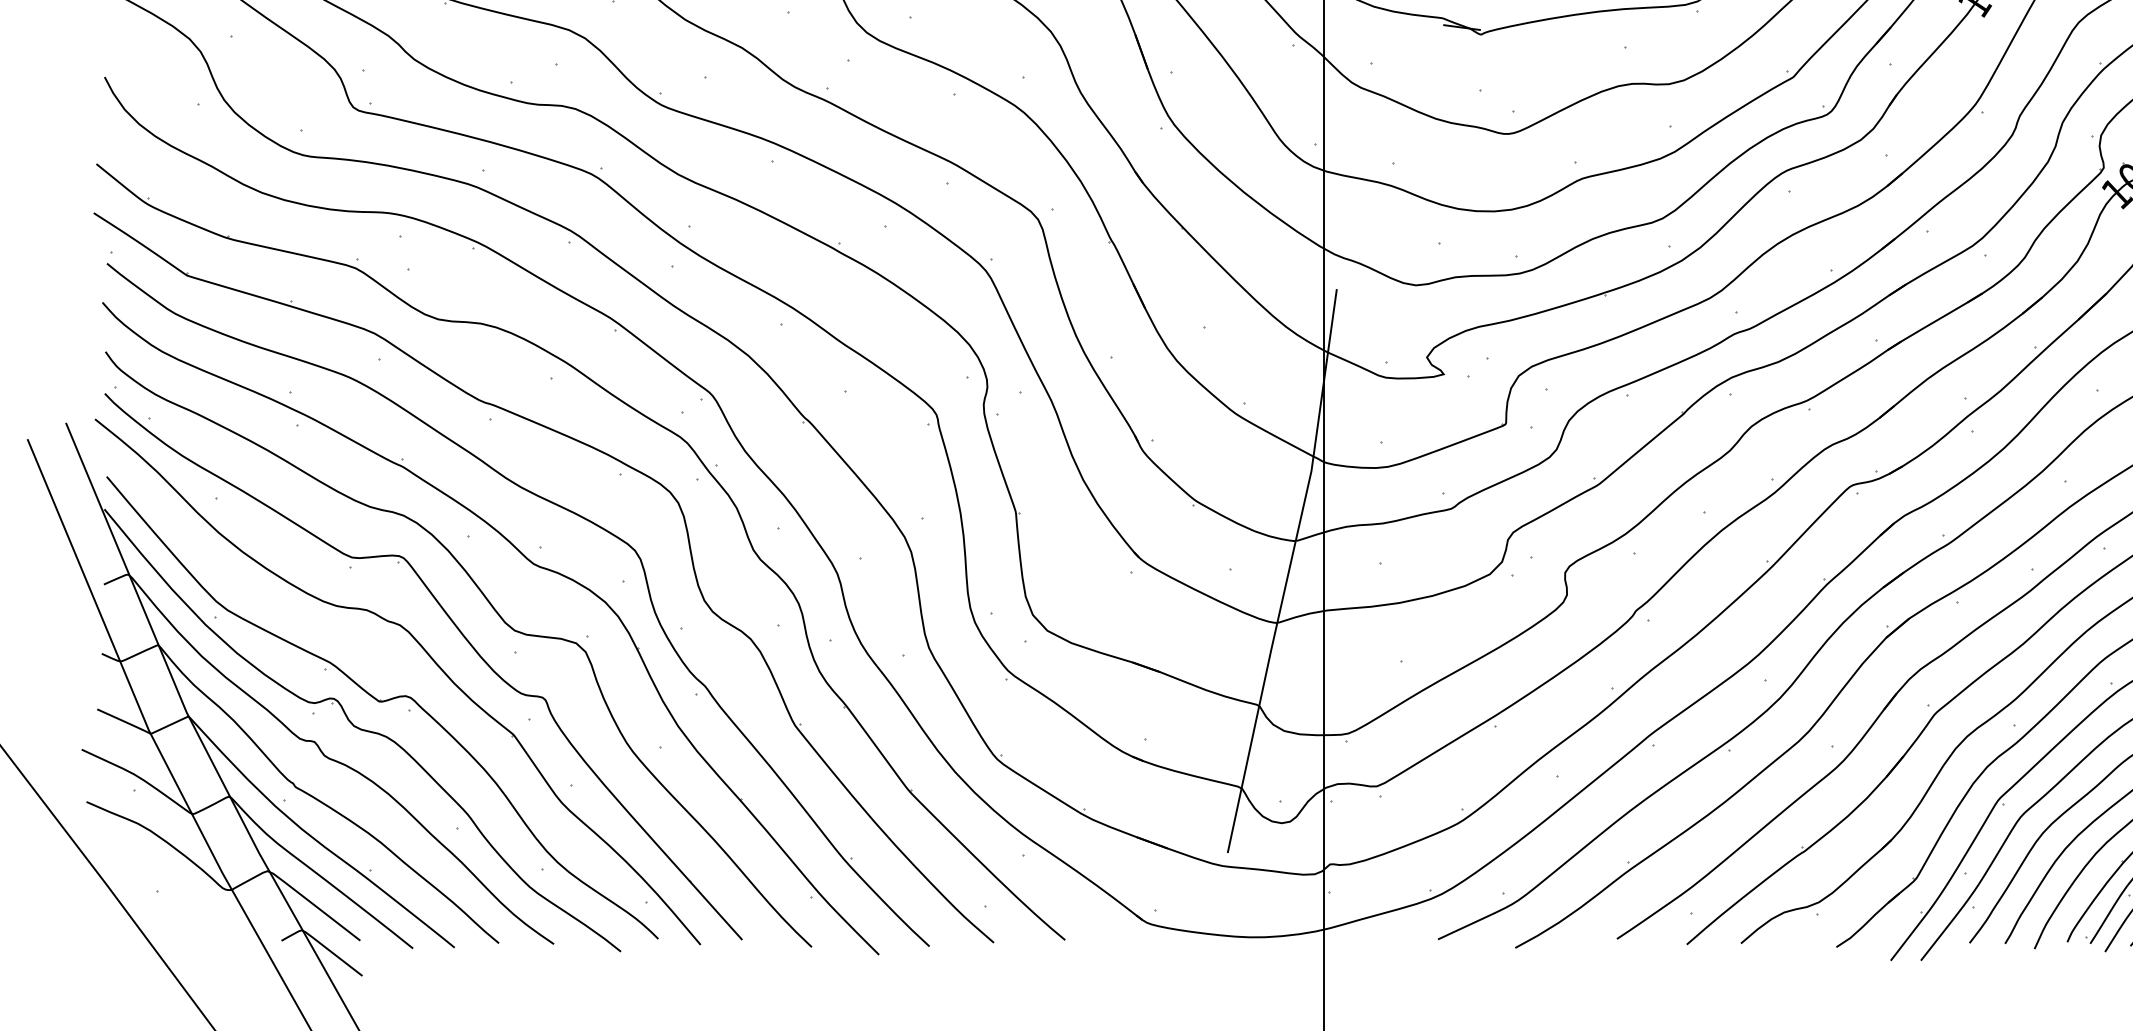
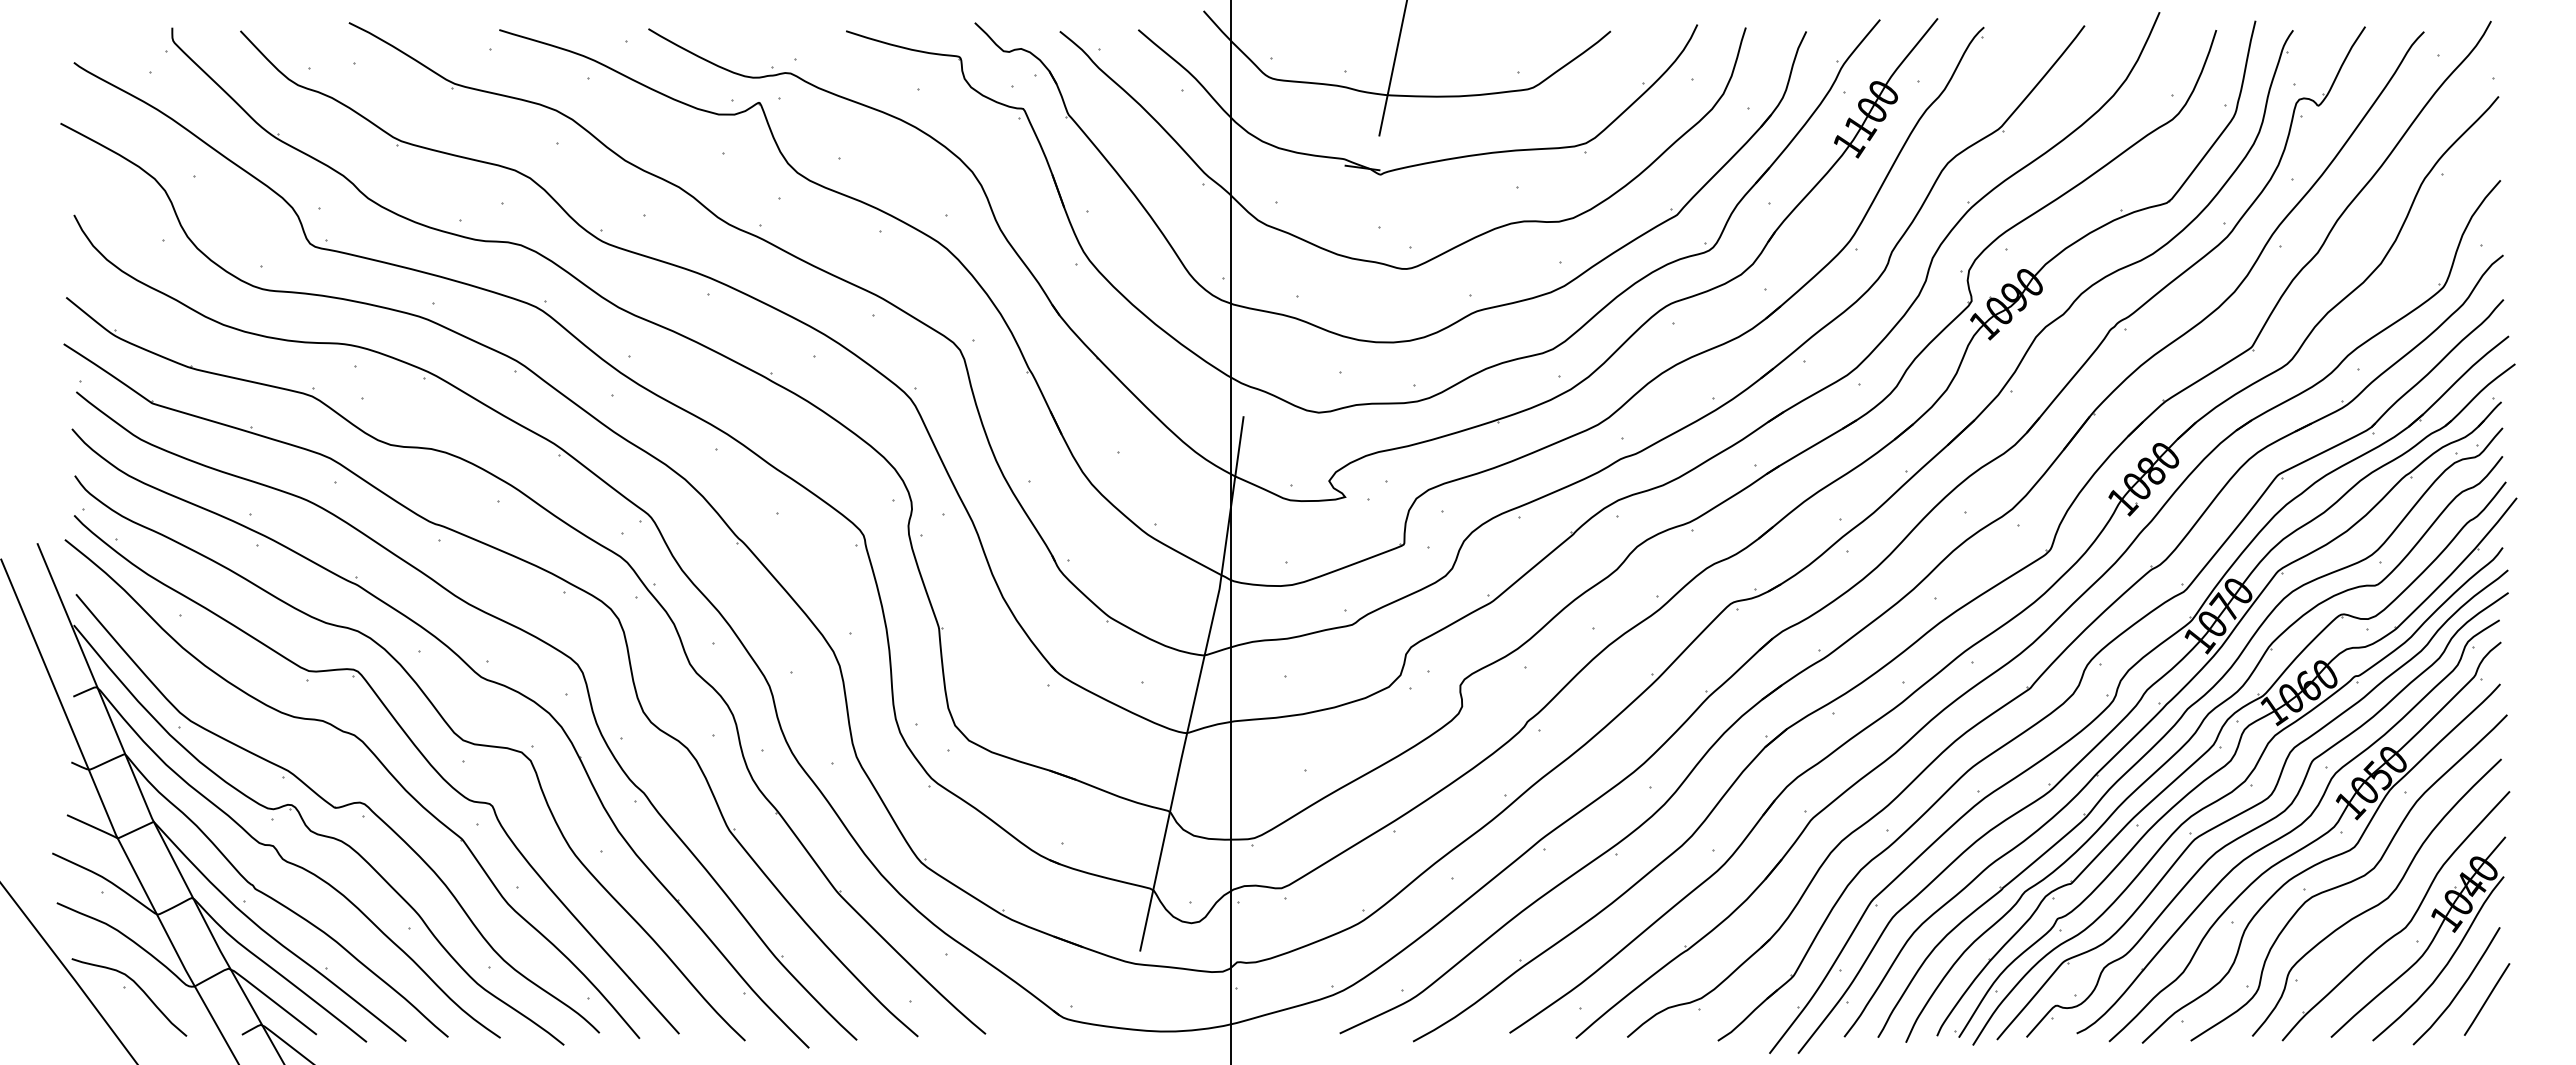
curve: (172, 890) -> (138, 987), added

